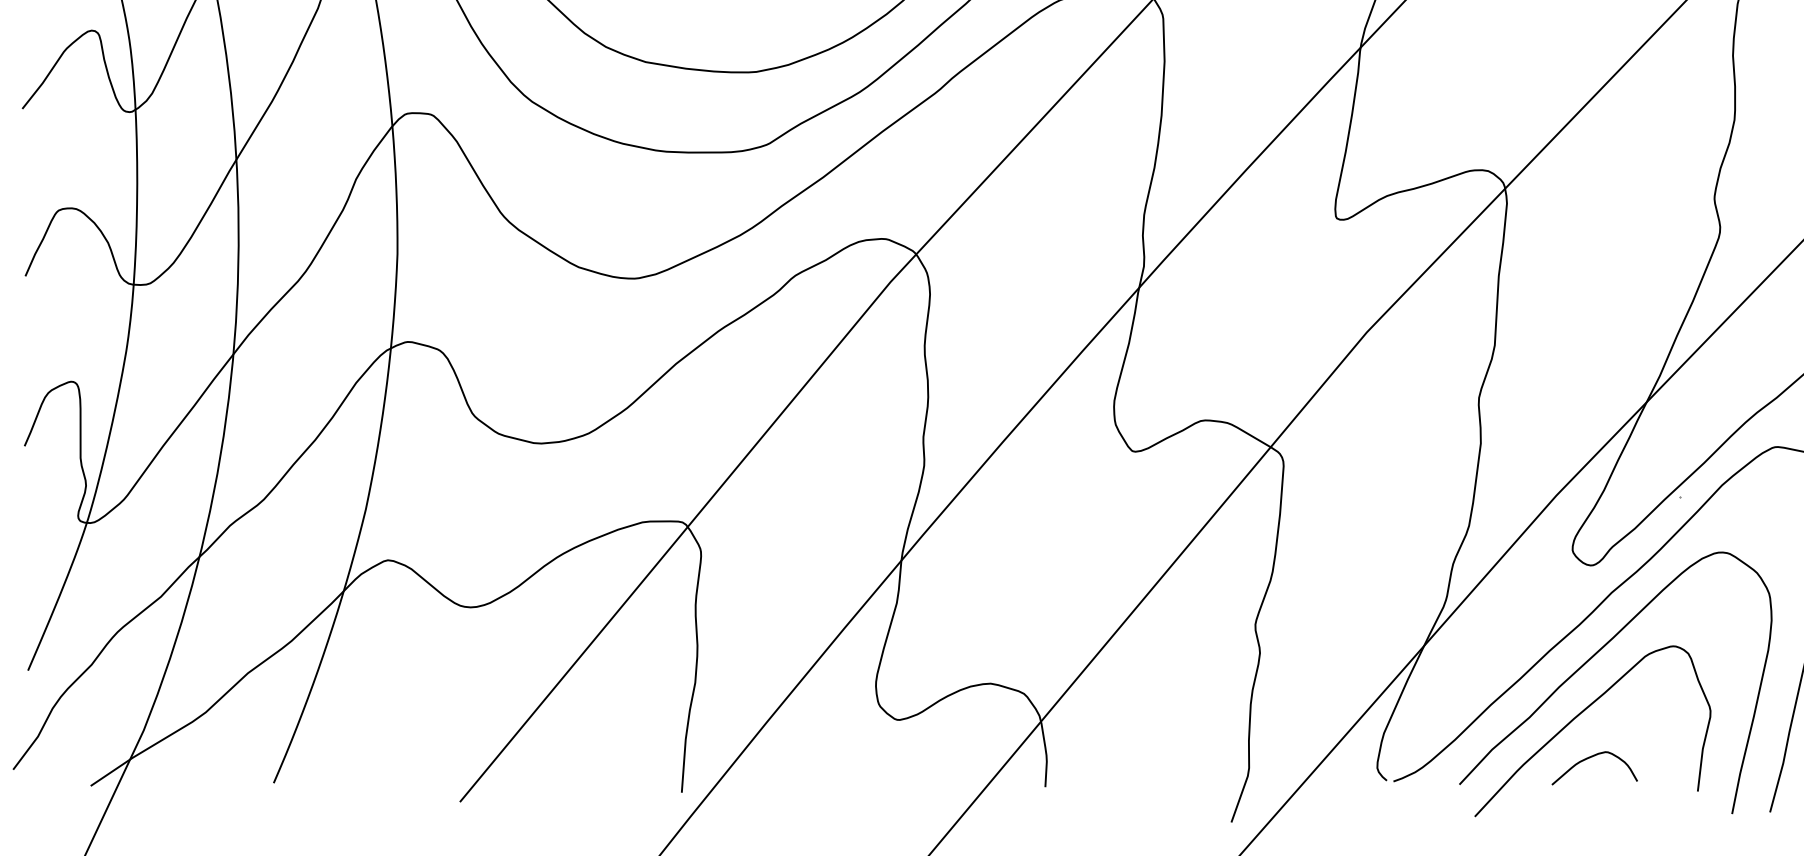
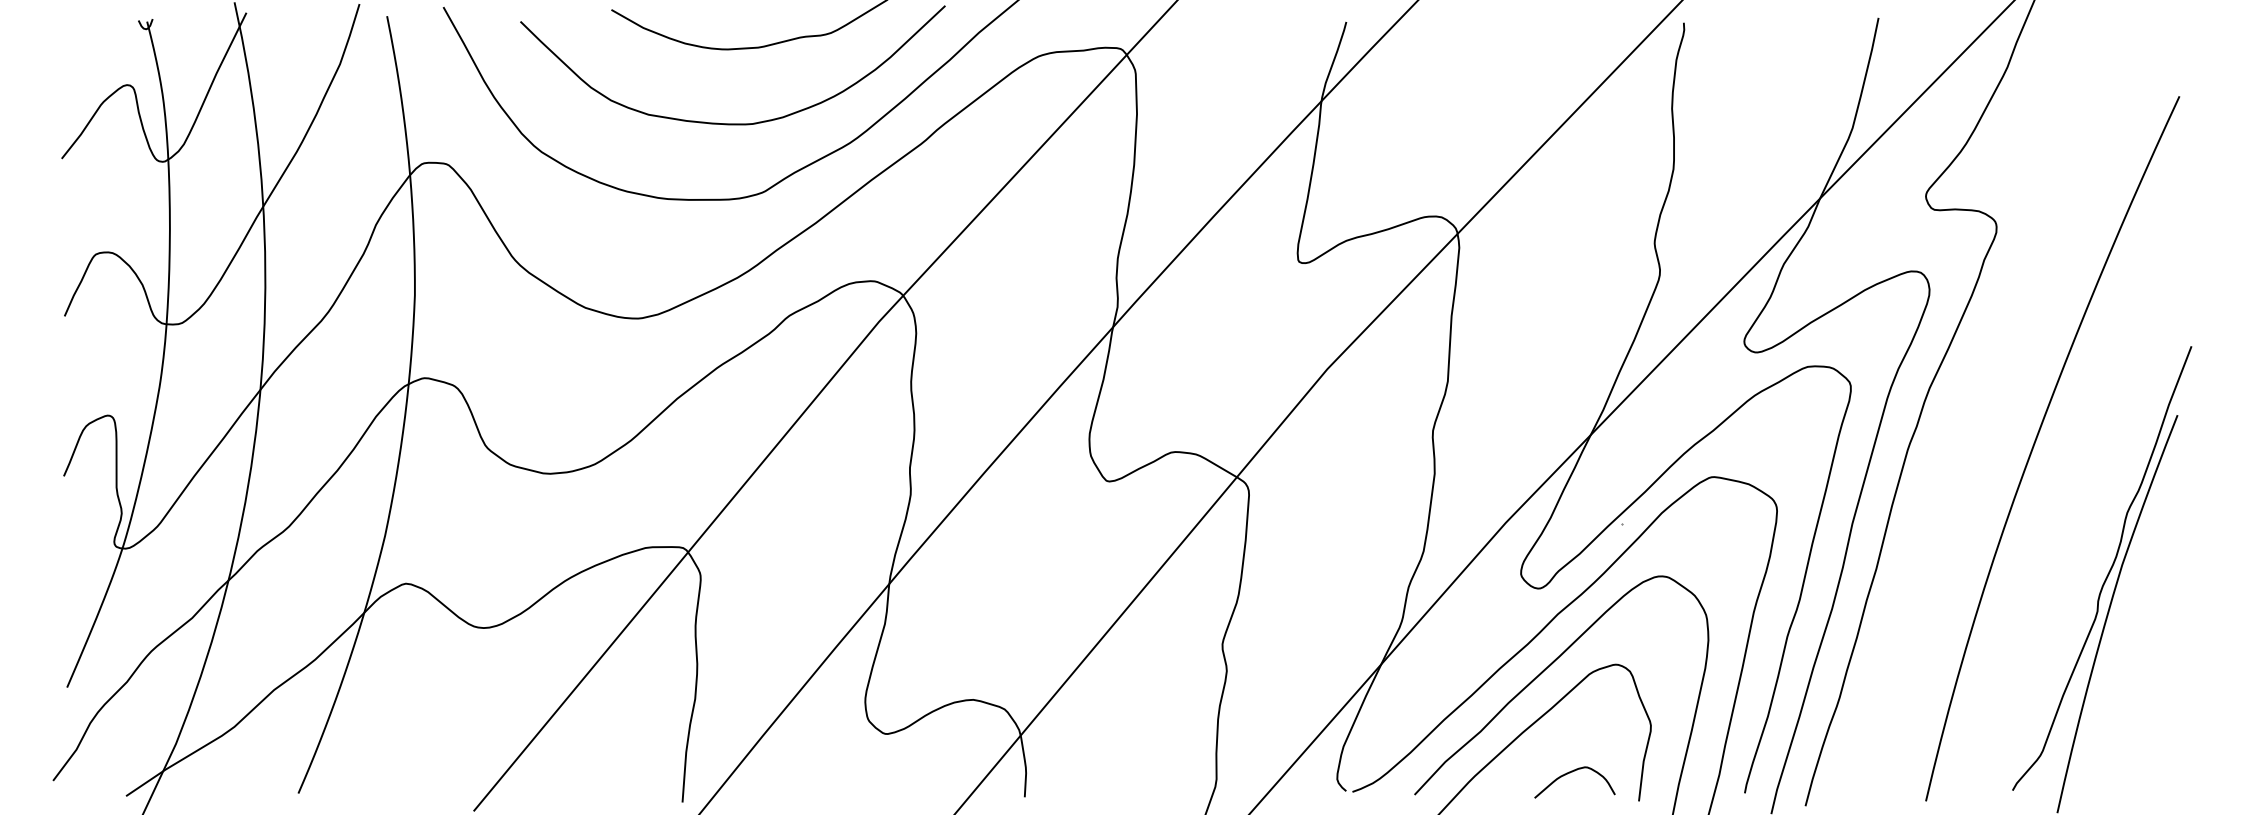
curve: (1590, 758) -> (1570, 773), moved

